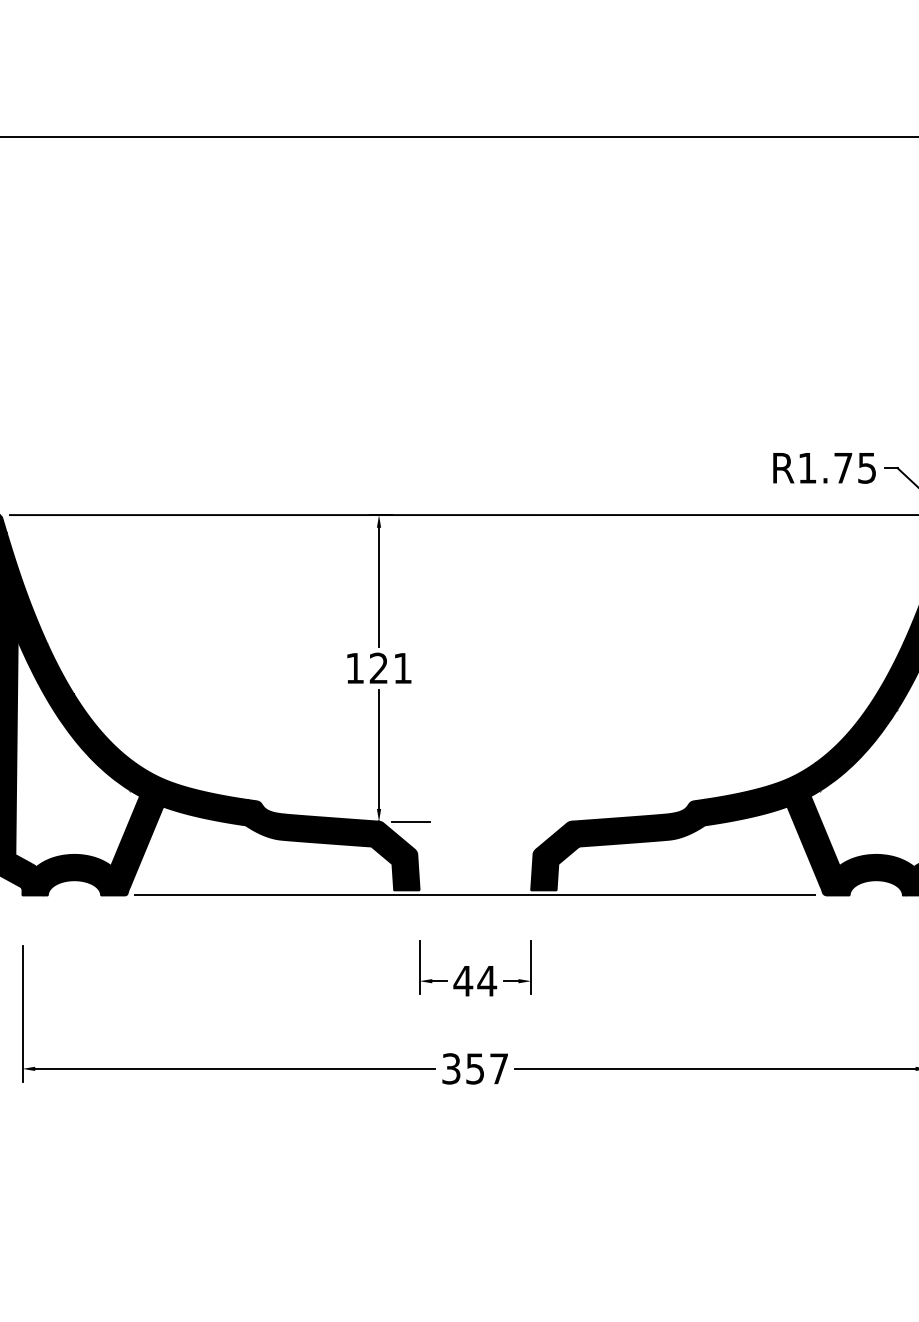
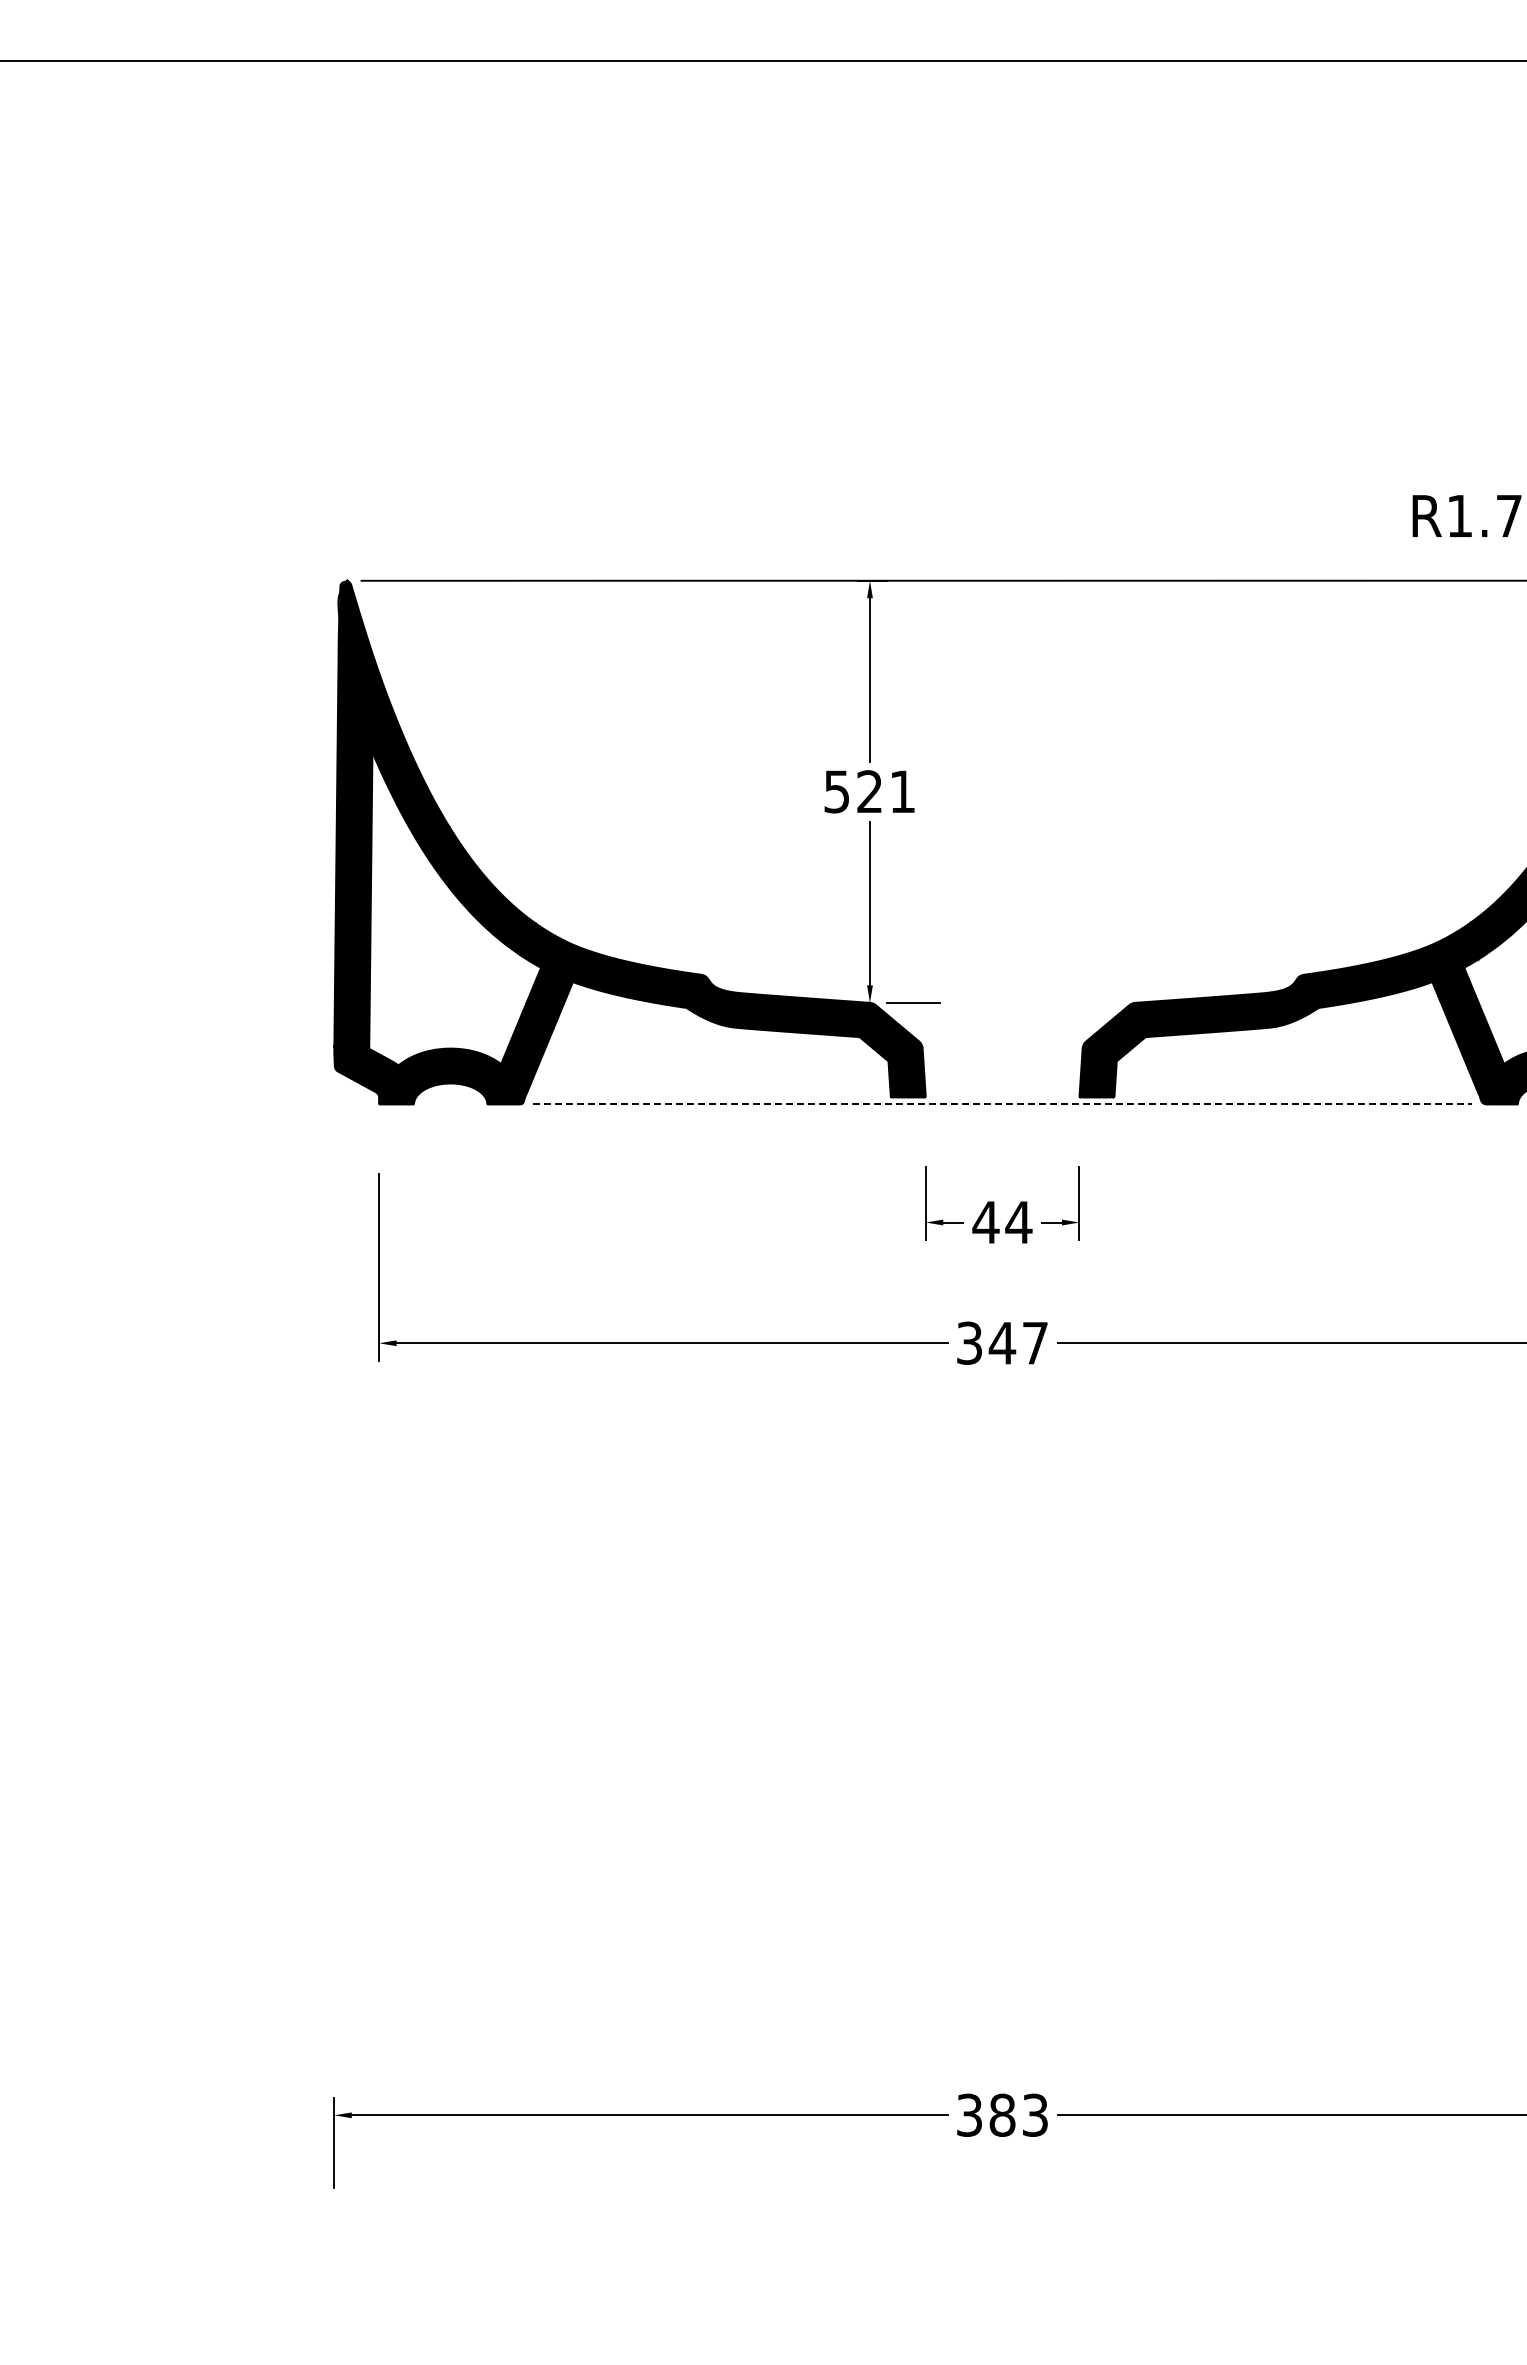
text: (354, 668) -> (836, 791), 121 -> 521
line: (476, 895) -> (1003, 1104), solid -> dashed
text: (475, 1069) -> (1002, 1343), 357 -> 347

